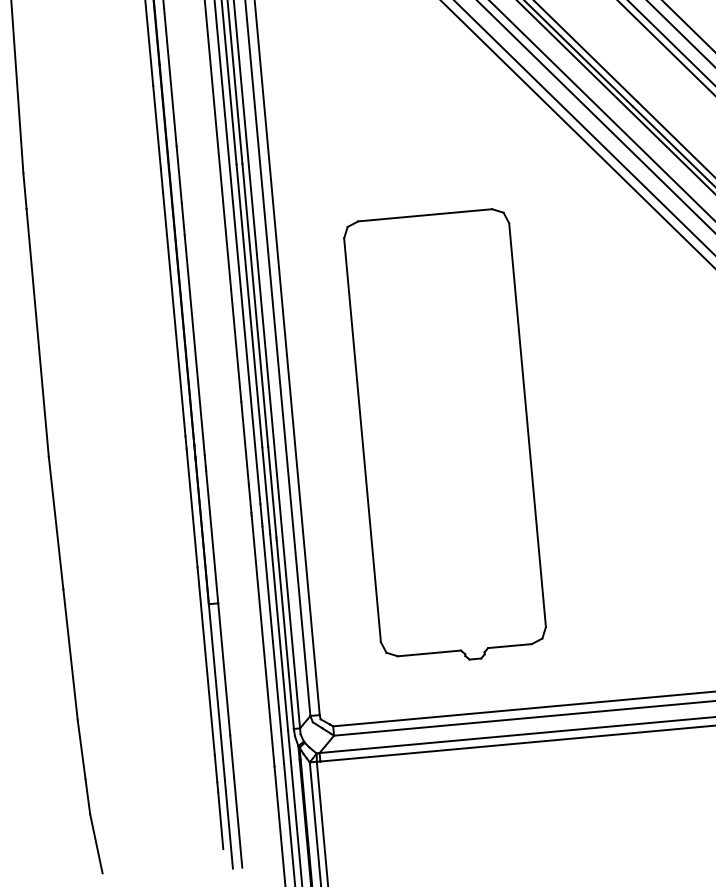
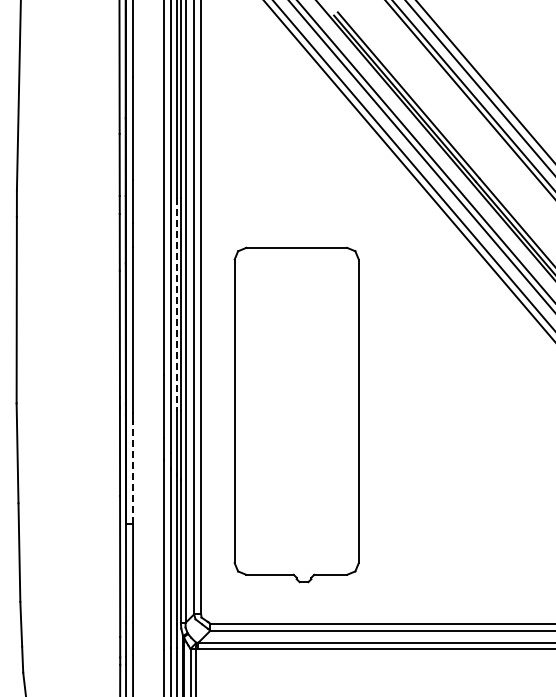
line: (249, 307) -> (176, 305), solid -> dashed
part: (445, 436) -> (296, 414), moved
line: (212, 537) -> (133, 474), solid -> dashed

